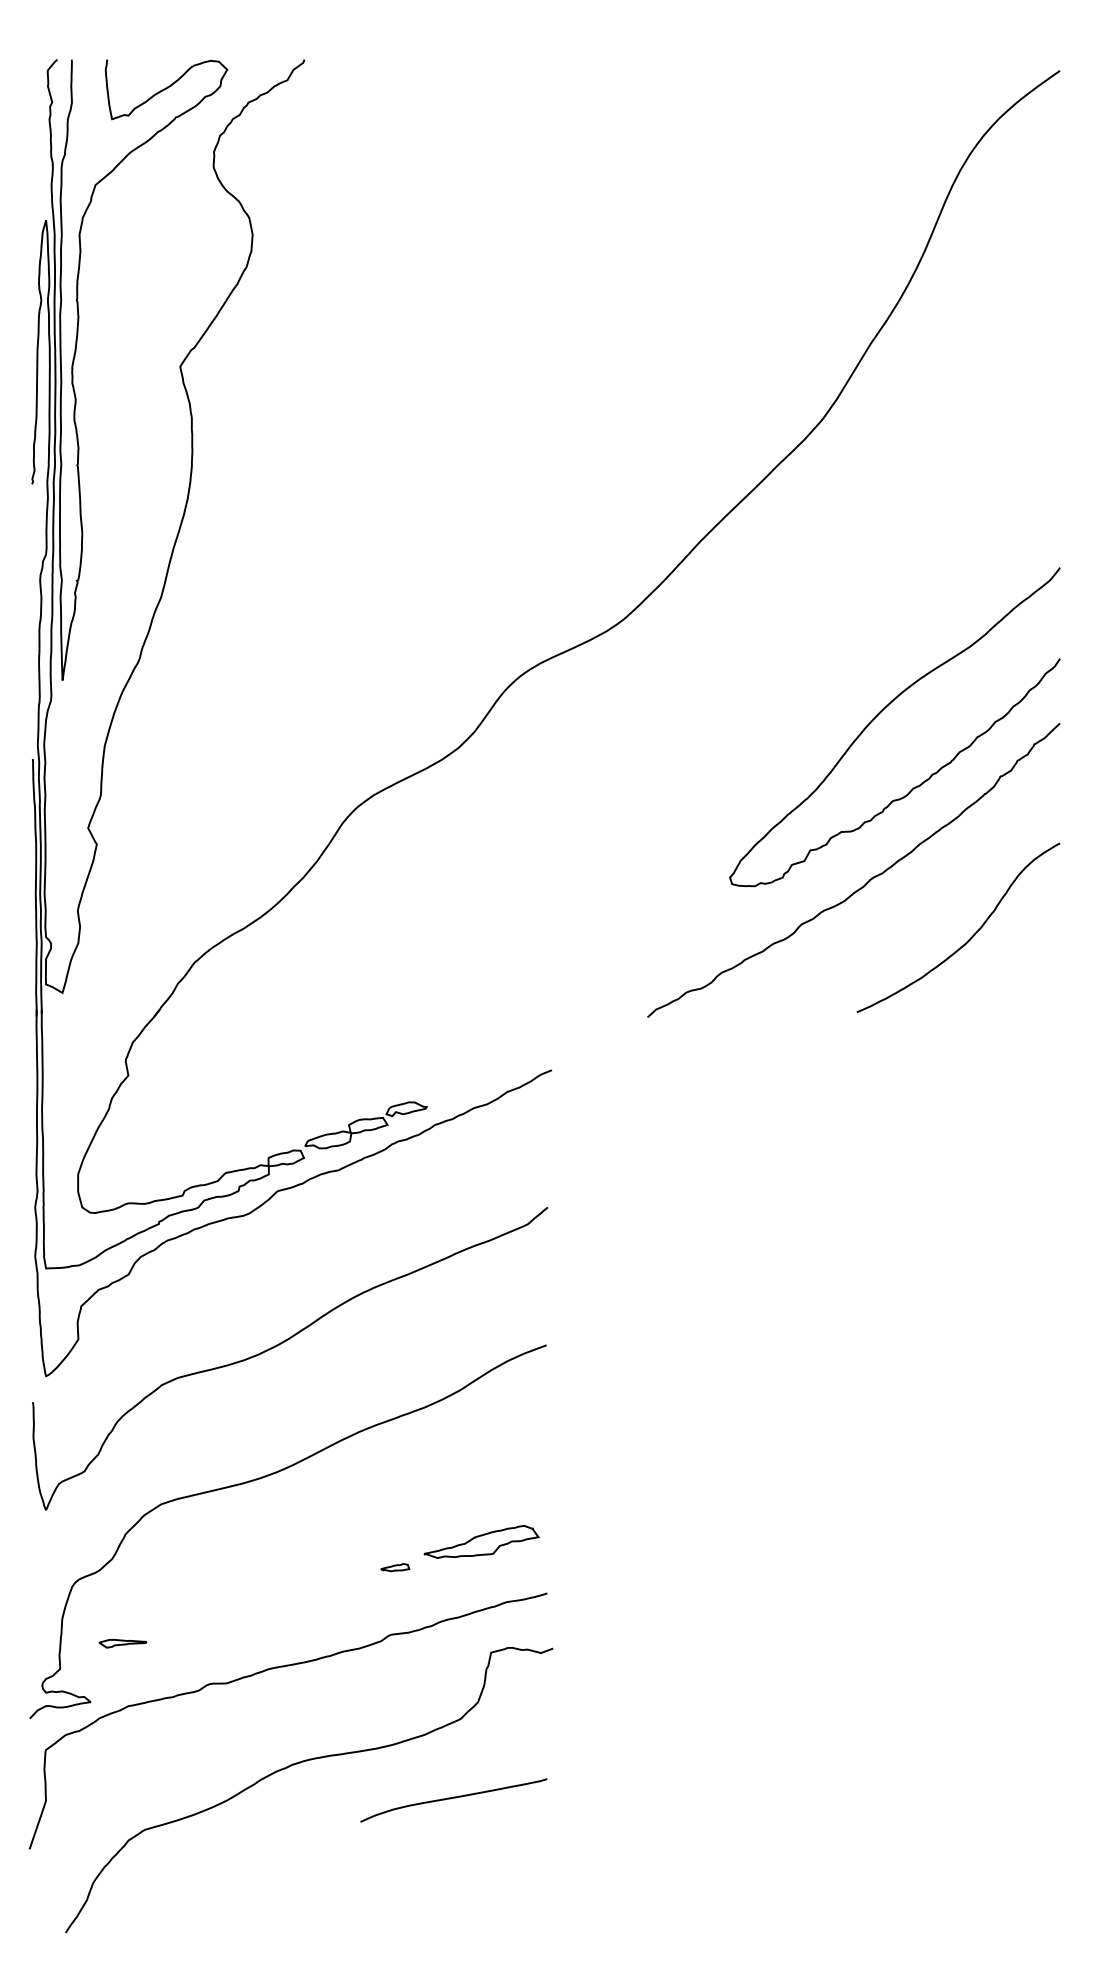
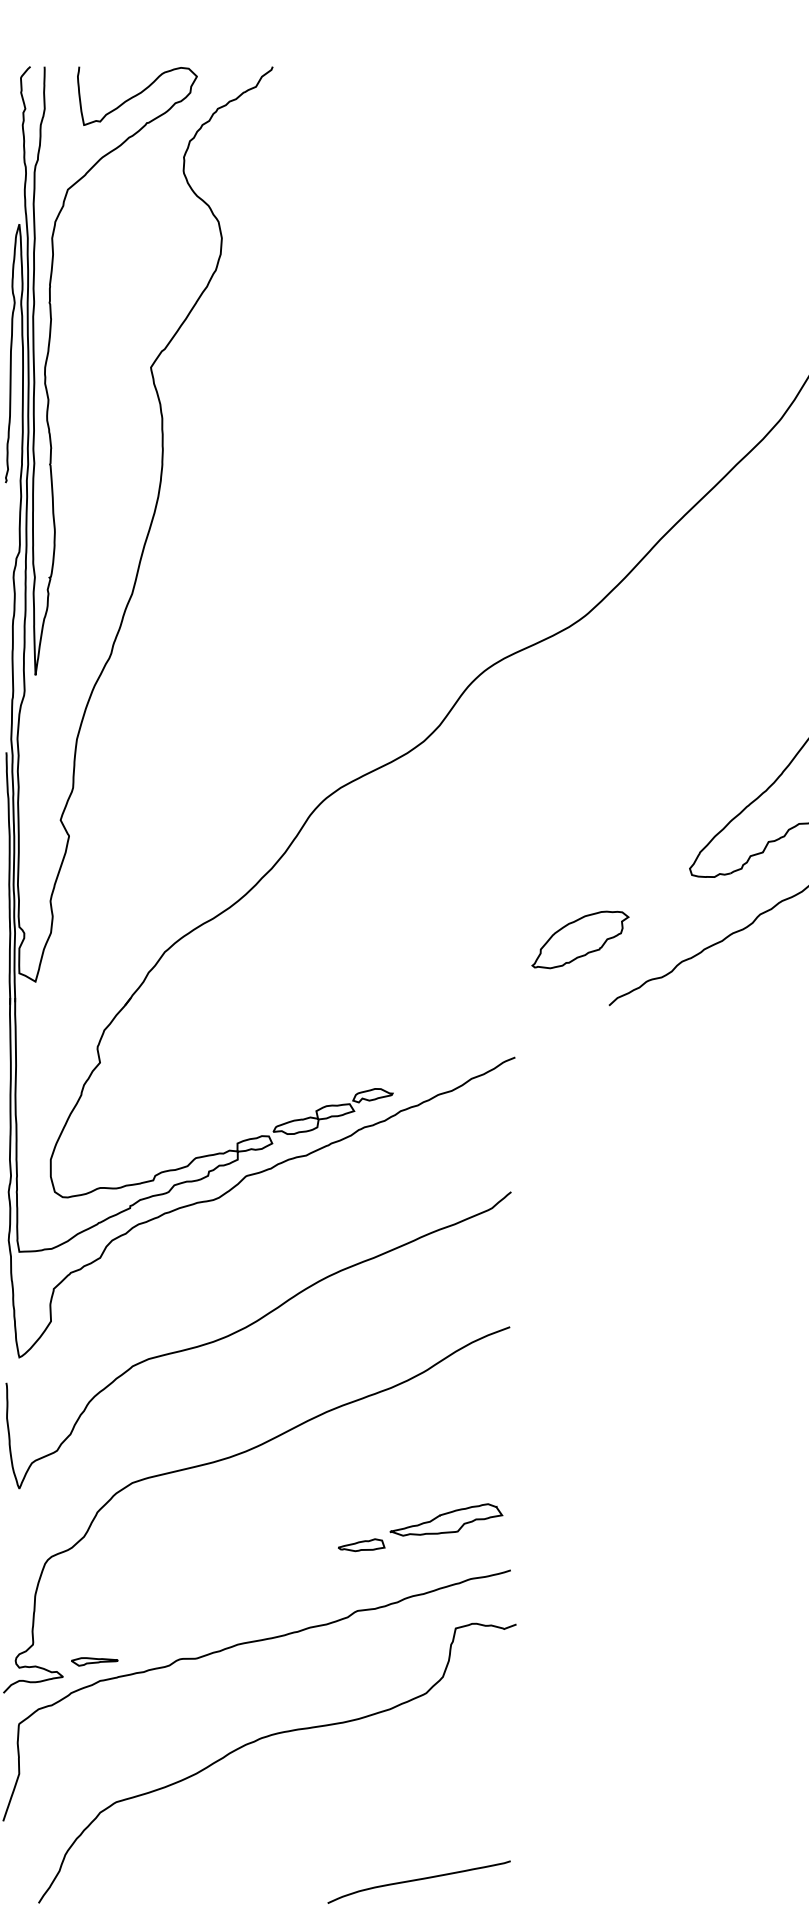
part: (618, 950) -> (580, 940), added
part: (395, 1567) -> (361, 1544), size x1.67
part: (122, 1643) -> (94, 1661), moved
curve: (453, 1798) -> (418, 1880), moved

